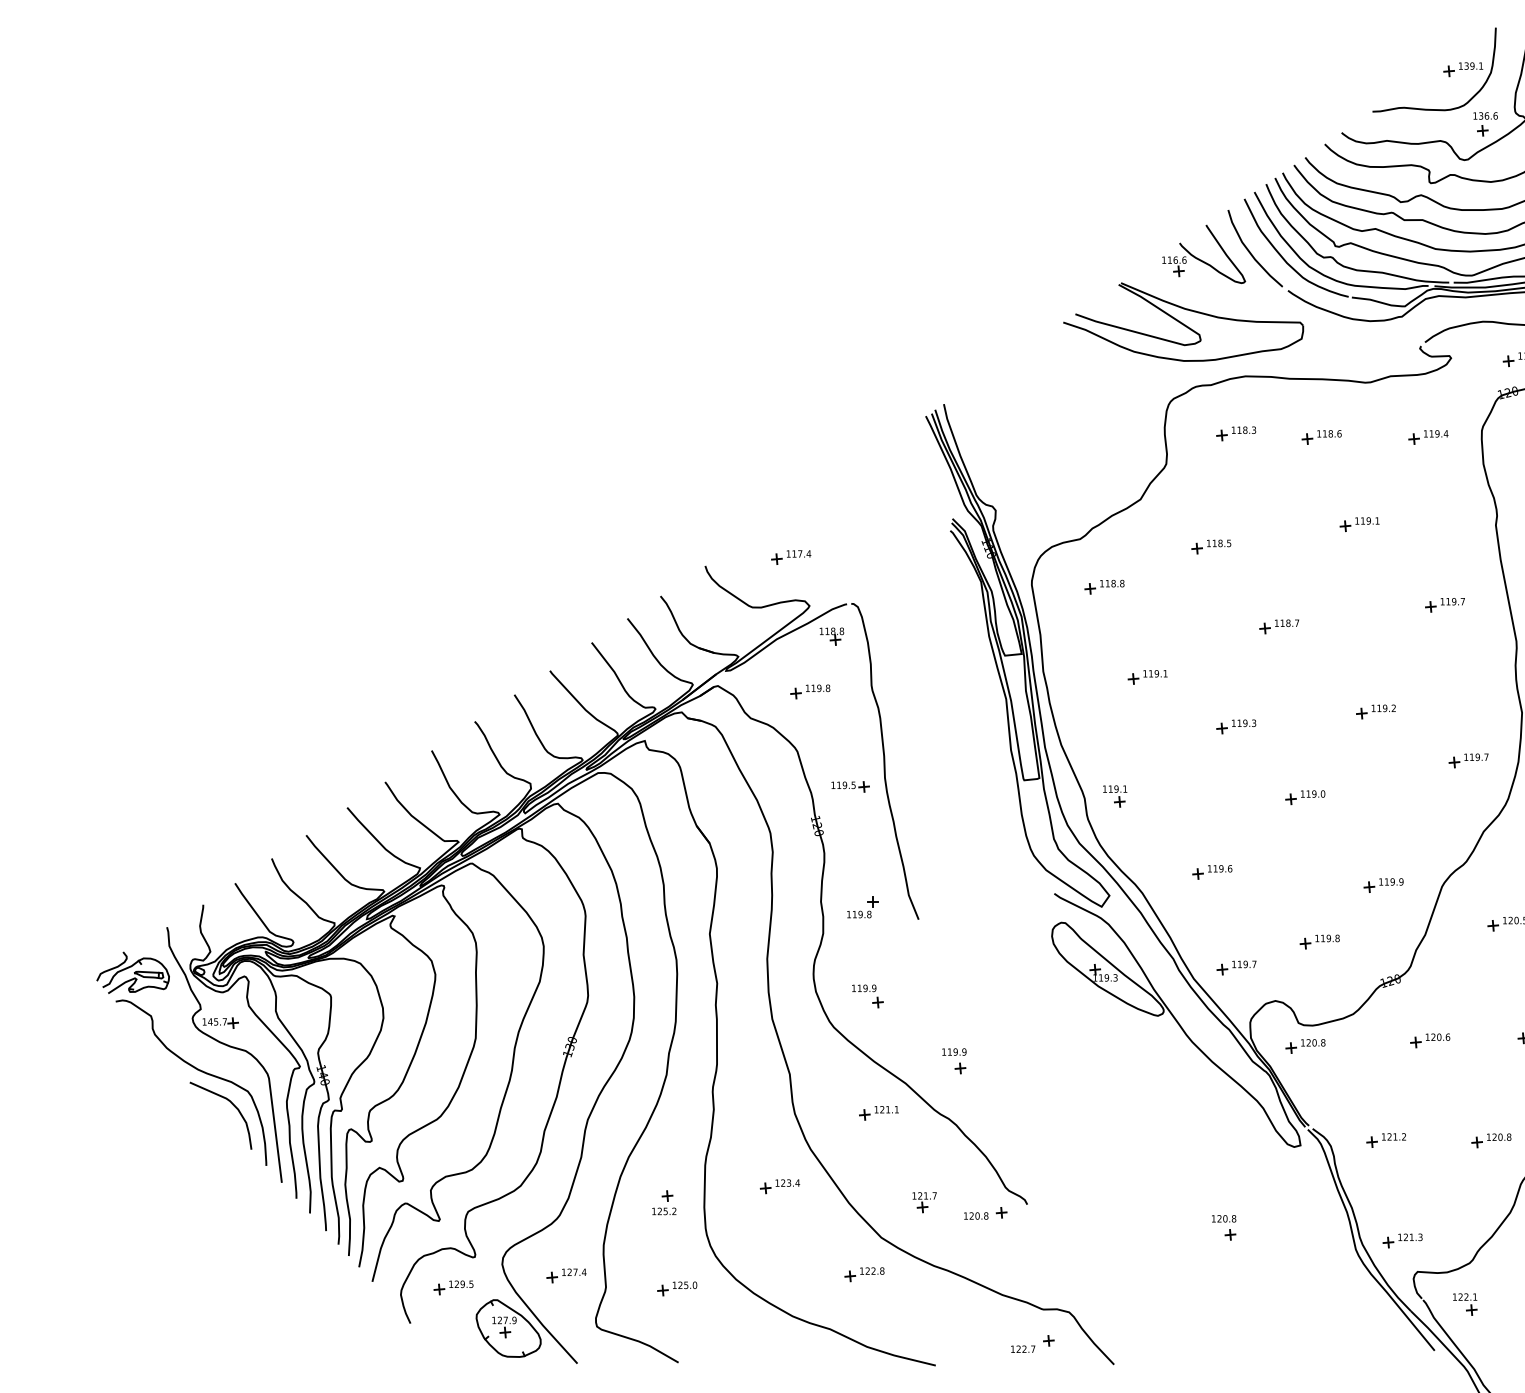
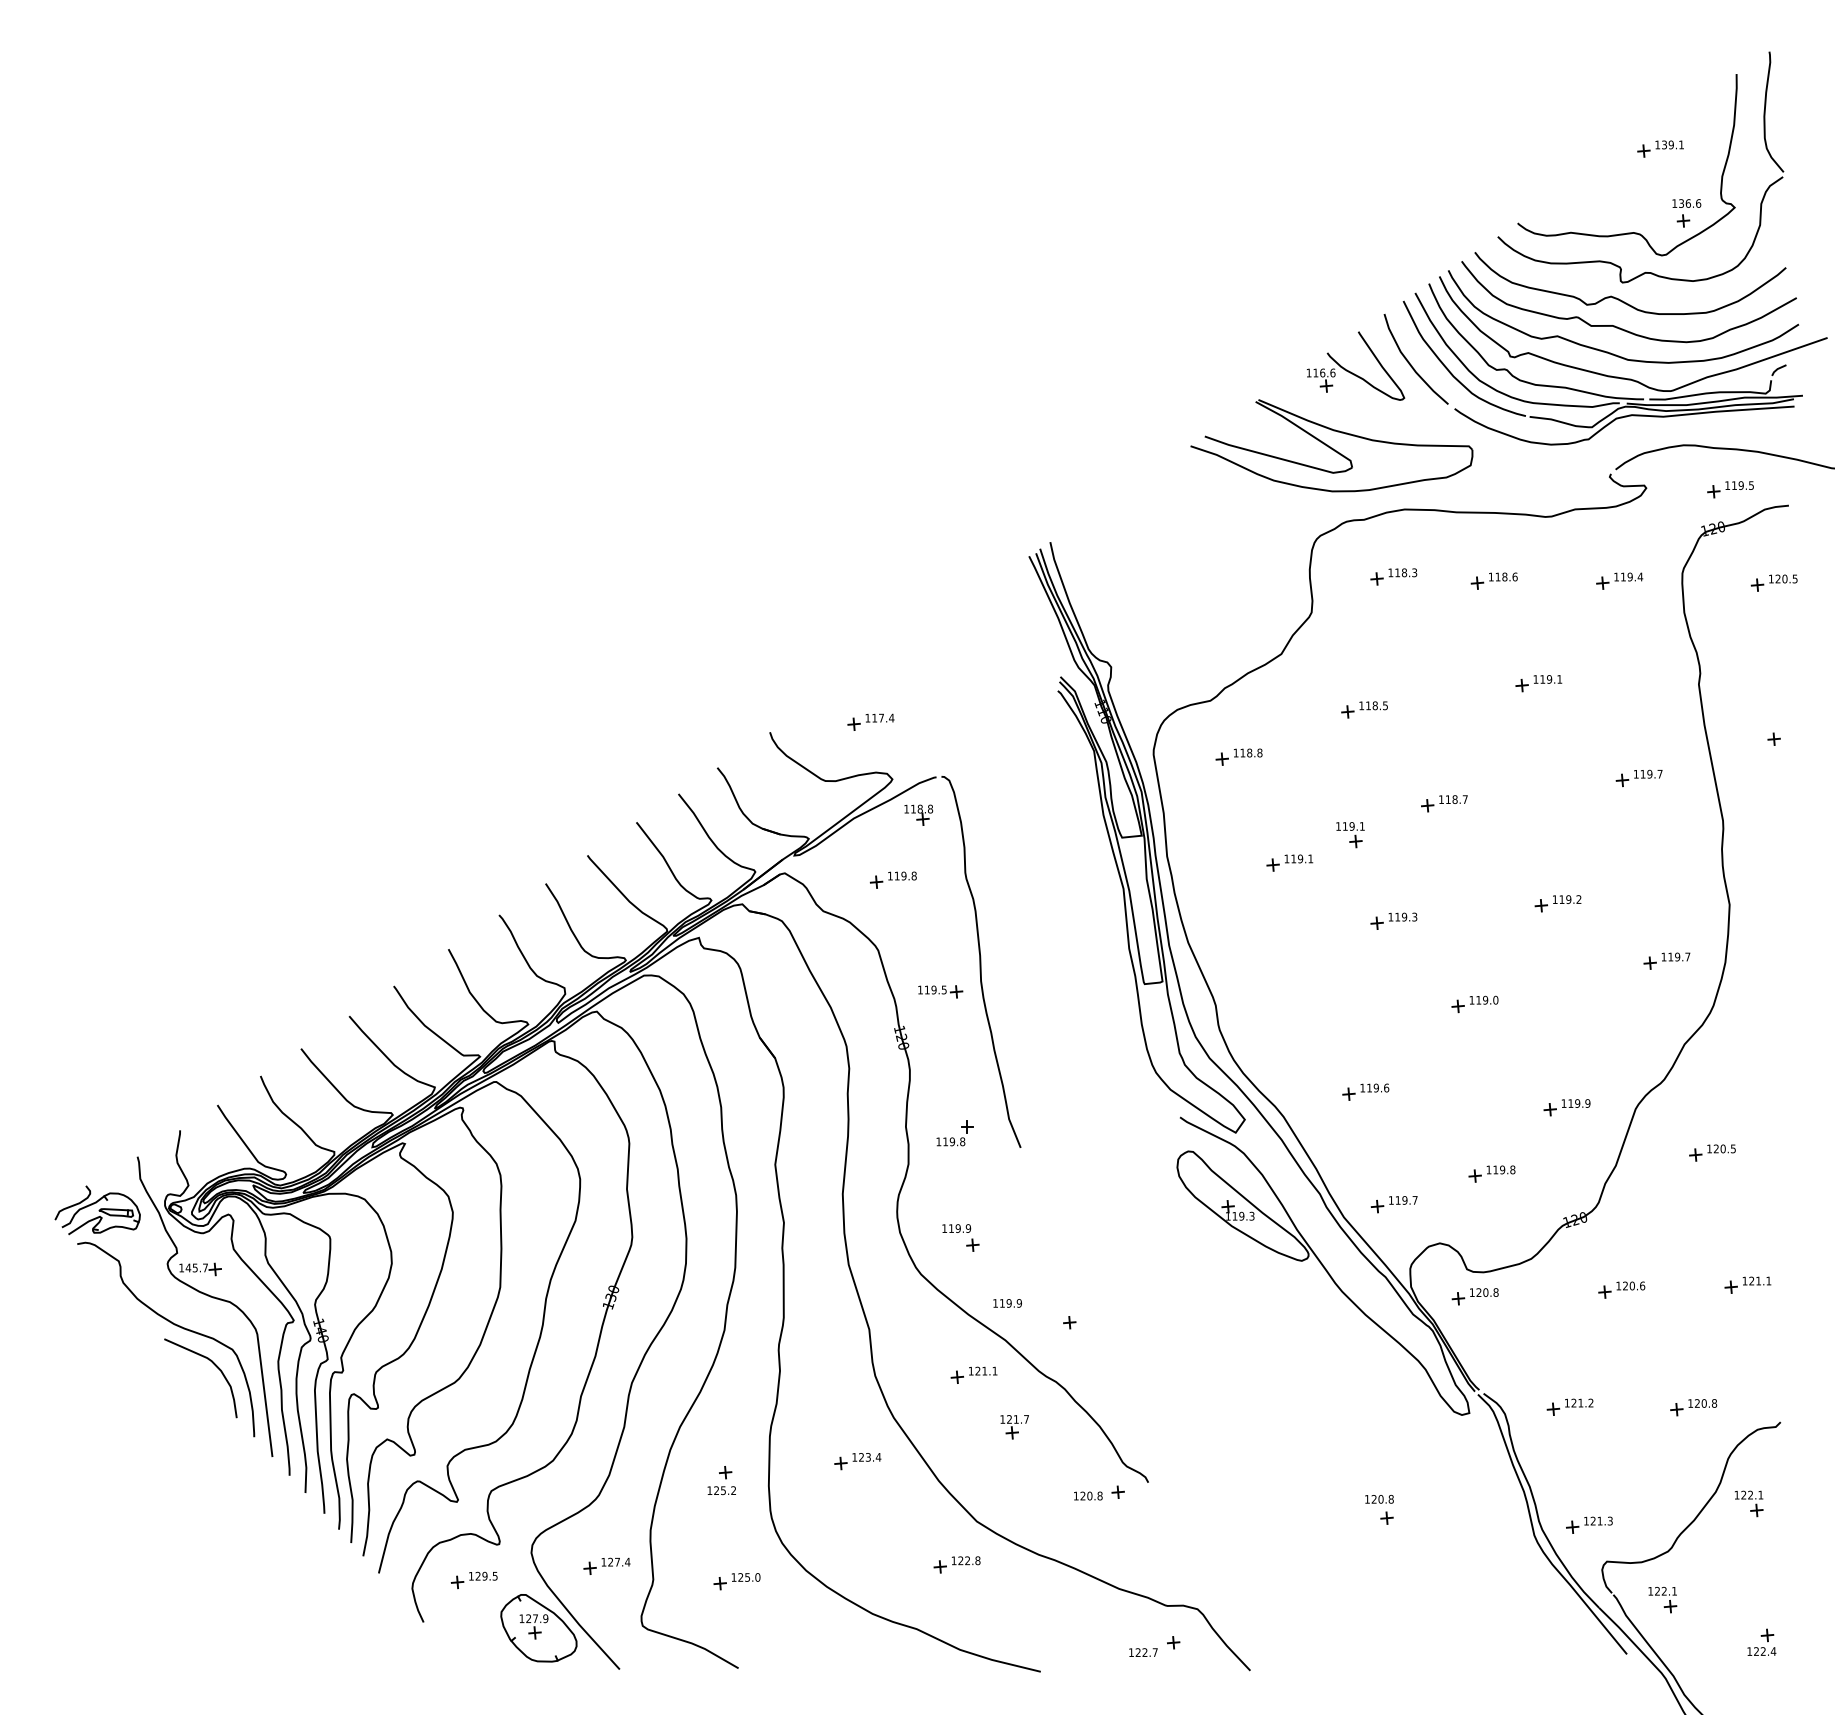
curve: (1434, 109) -> (1626, 195), removed
part: (1115, 796) -> (1350, 835), moved
text: (954, 1052) -> (1007, 1303), moved
part: (924, 1202) -> (1014, 1427), moved

